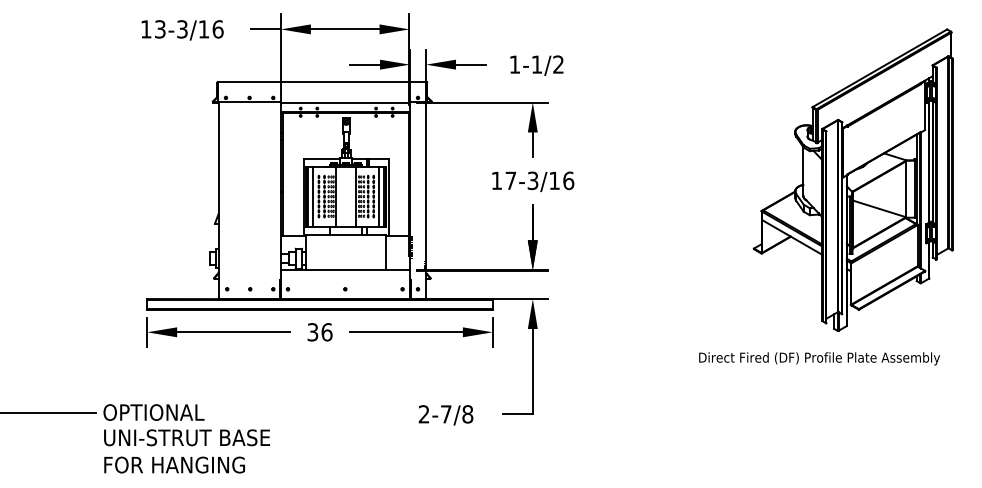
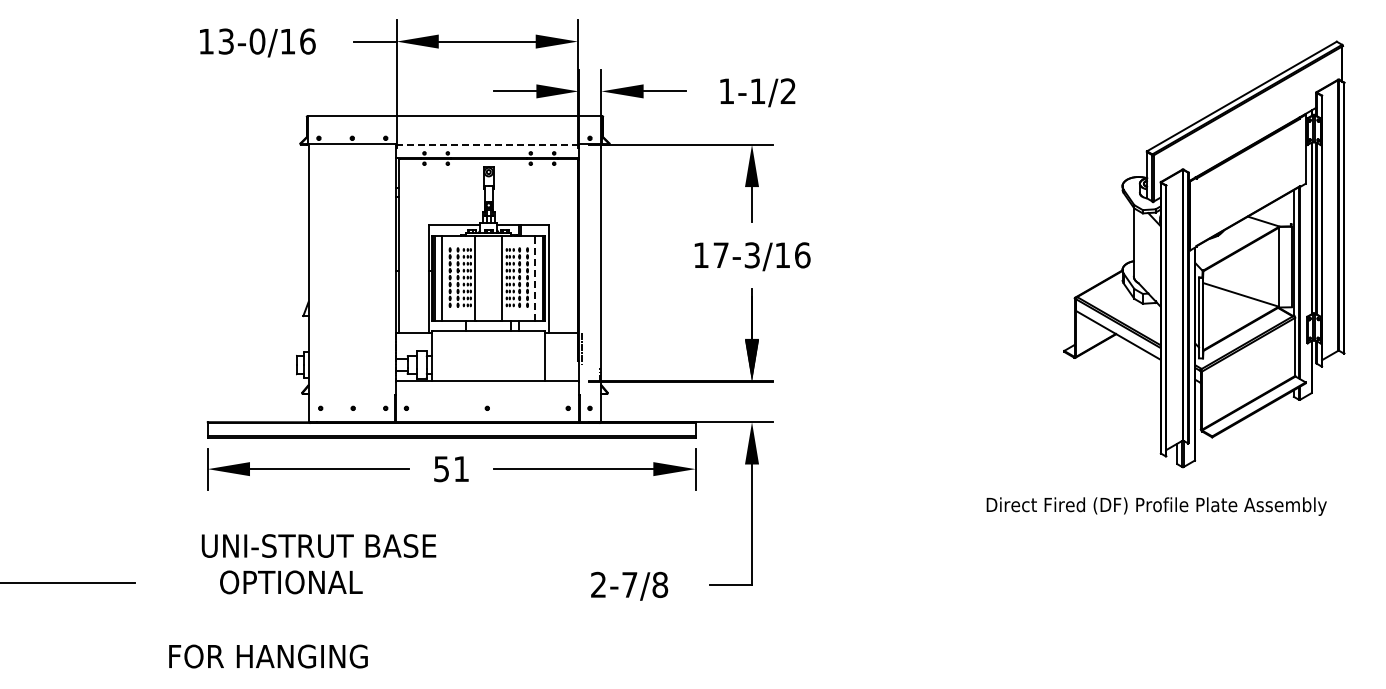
text: (182, 29) -> (257, 41), 13-3/16 -> 13-0/16
line: (345, 102) -> (487, 144), solid -> dashed
line: (379, 197) -> (535, 278), solid -> dashed
text: (319, 332) -> (451, 469), 36 -> 51
text: (154, 412) -> (291, 582), moved
text: (186, 437) -> (318, 545), moved
text: (174, 465) -> (268, 656), moved

